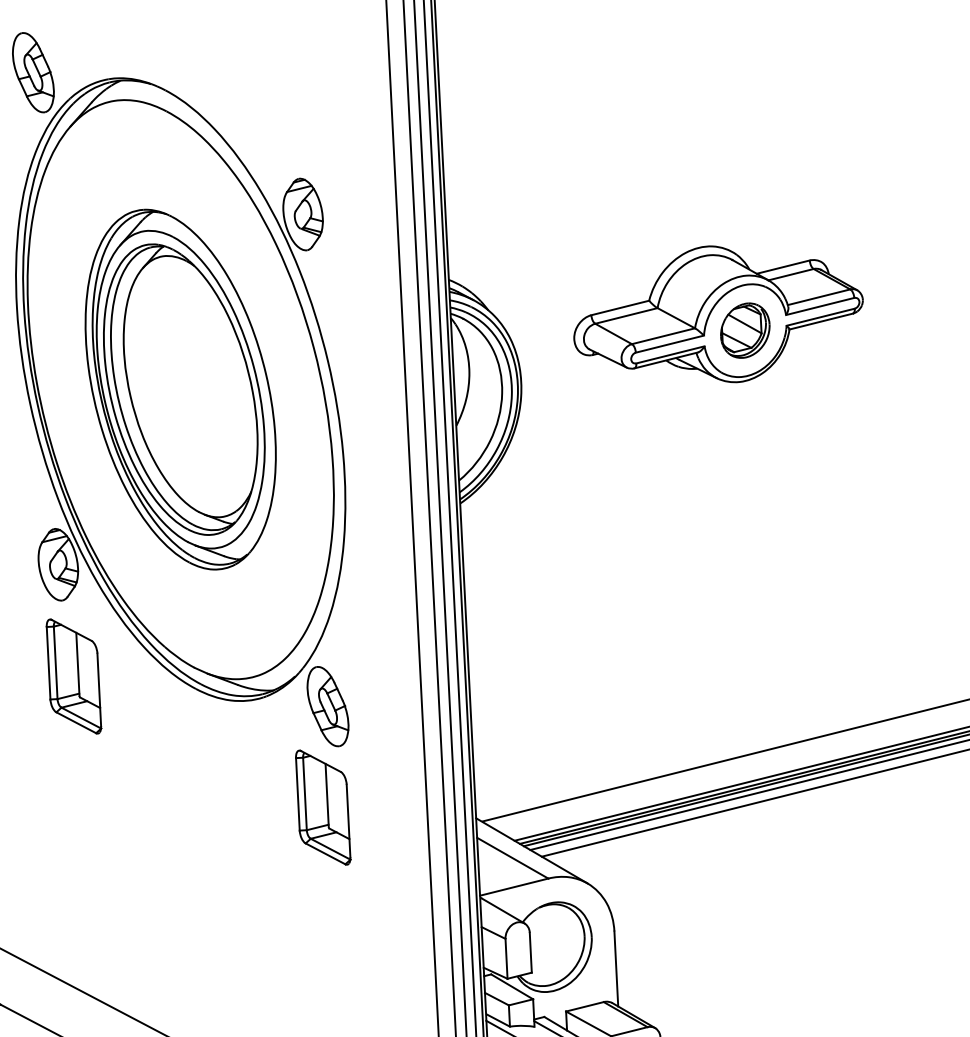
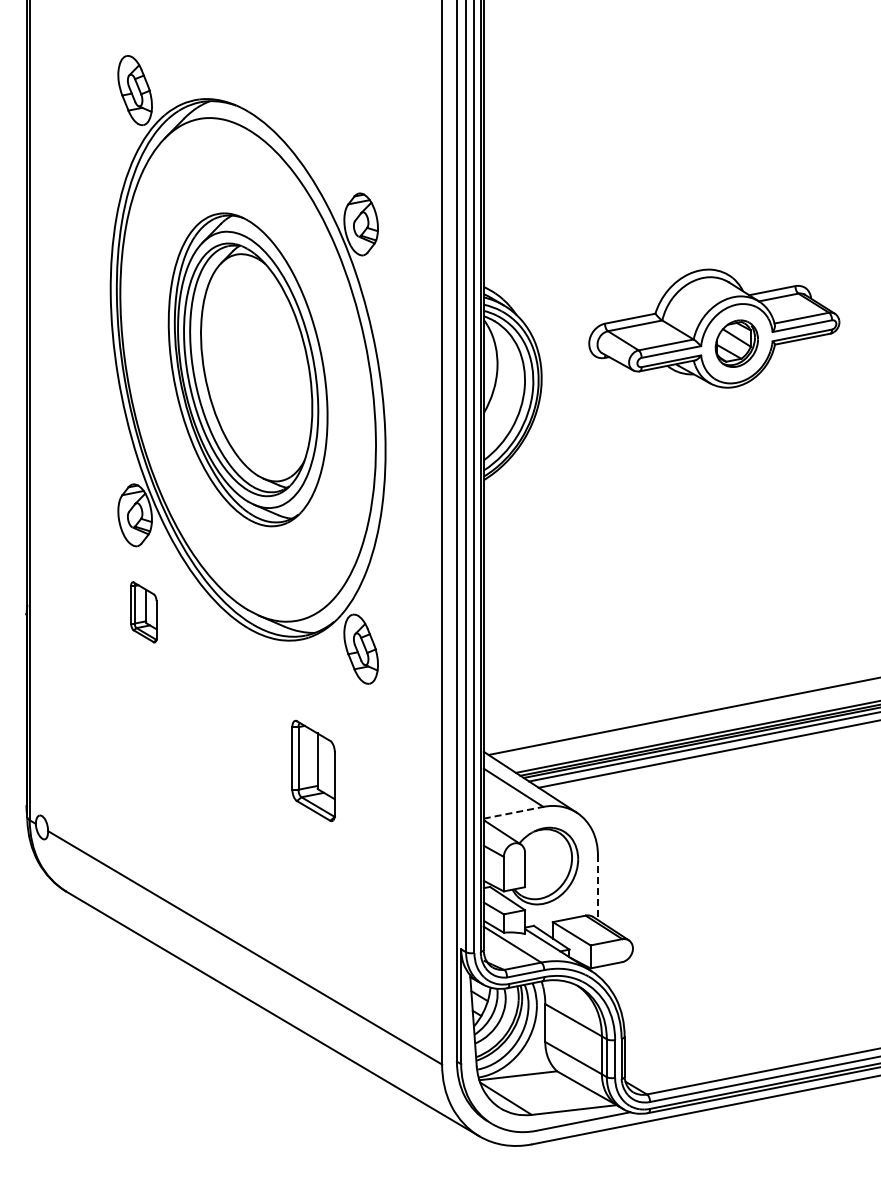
part: (73, 676) -> (143, 612), size x0.6
part: (323, 808) -> (313, 771), moved
line: (515, 886) -> (514, 812), solid -> dashed
line: (615, 969) -> (597, 888), solid -> dashed

